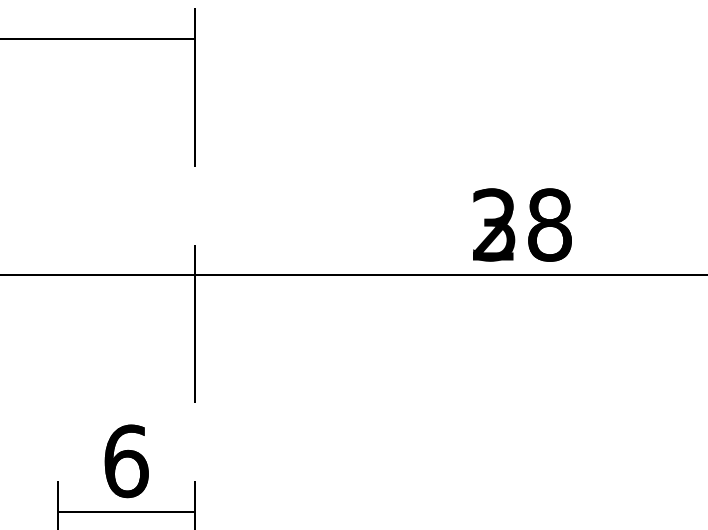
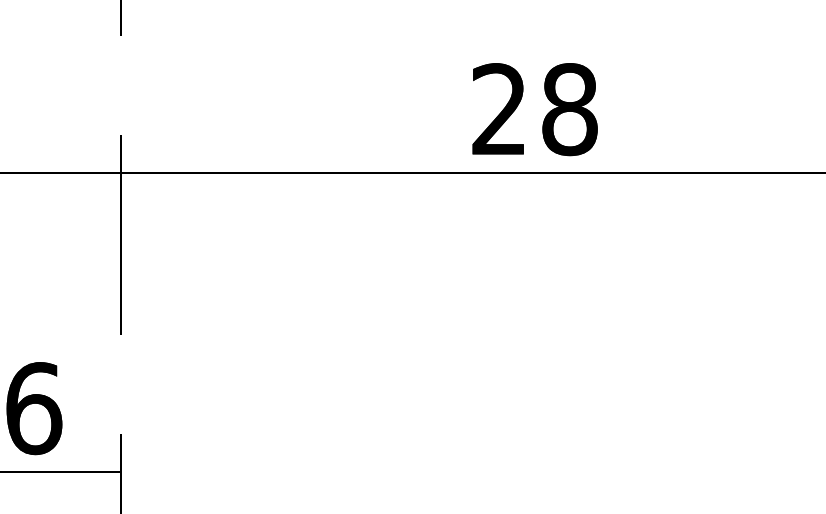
text: (494, 224) -> (499, 108), 38 -> 28

